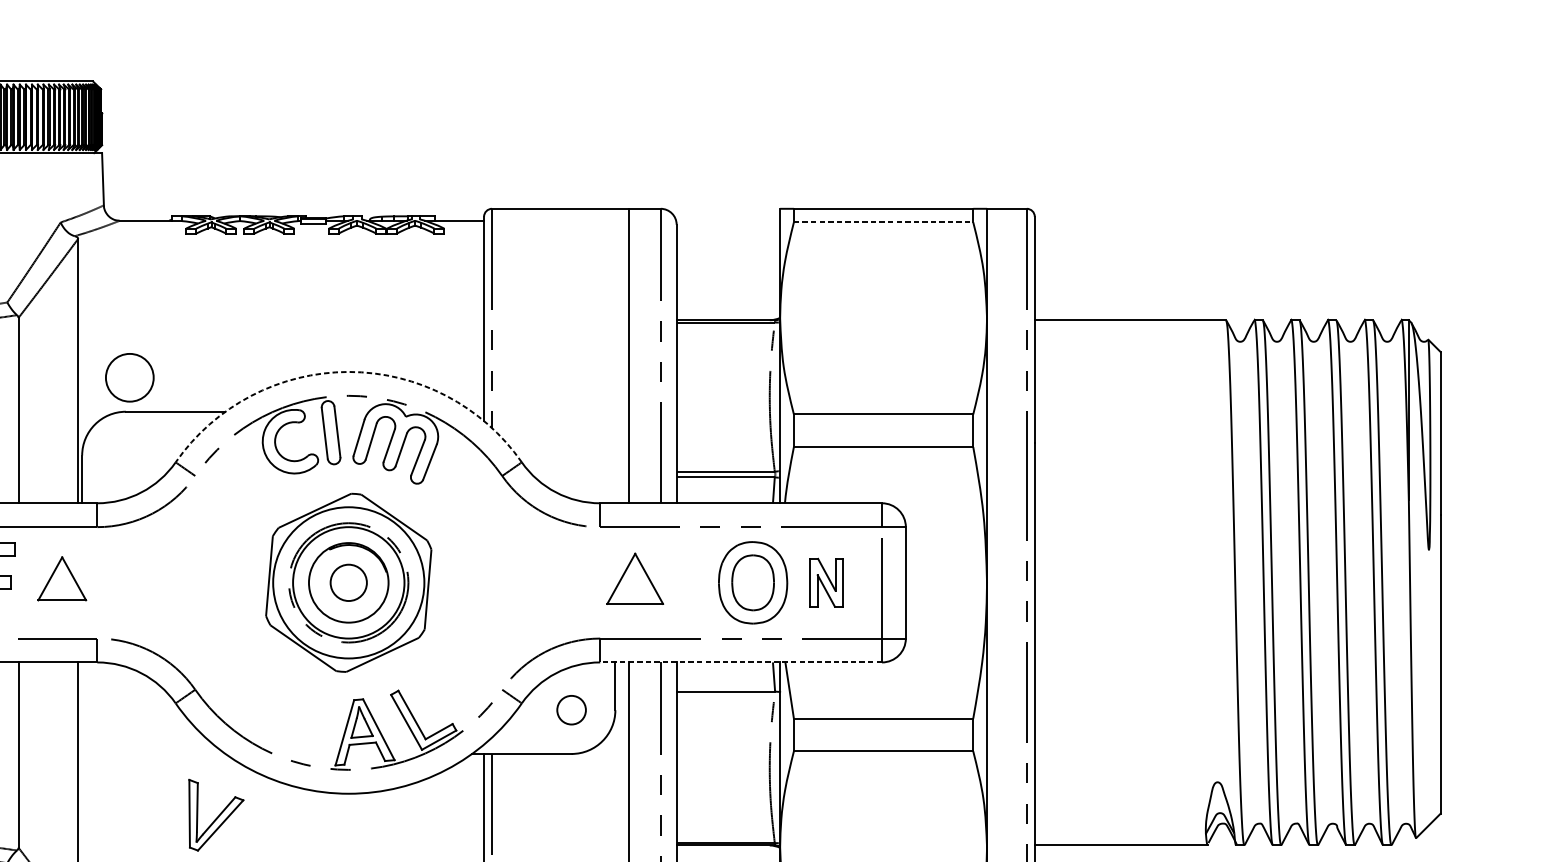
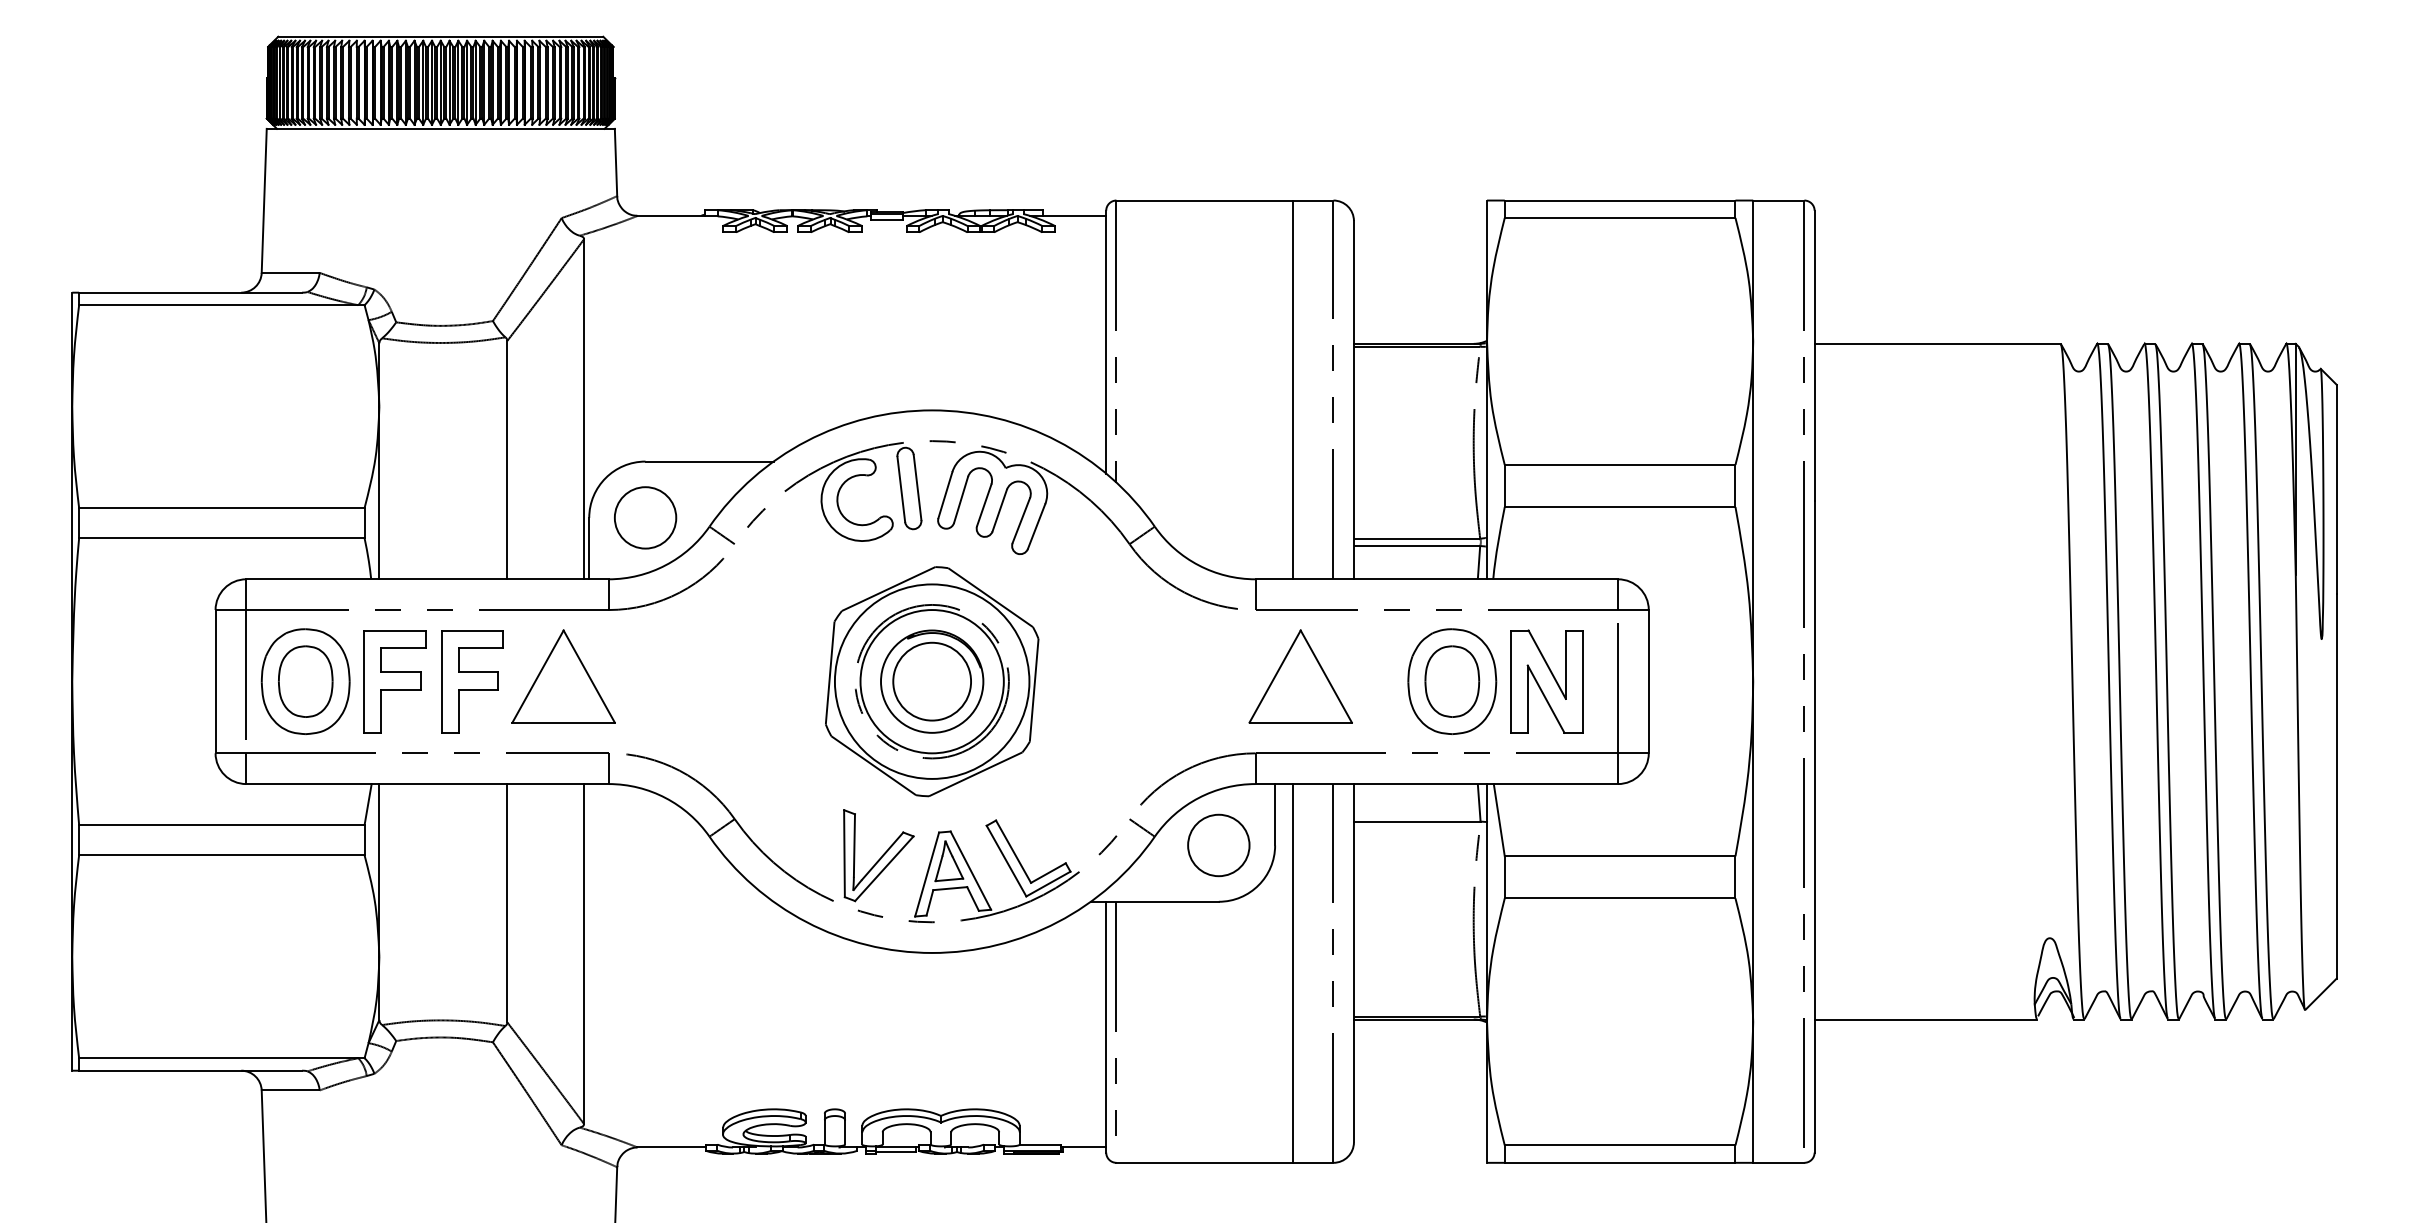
line: (883, 222) -> (1620, 217), dashed -> solid
arc: (349, 372) -> (932, 410), dashed -> solid
circle: (129, 377) -> (645, 517), moved
part: (62, 578) -> (563, 676), size x1.67
part: (635, 578) -> (1300, 676), size x1.43
circle: (349, 582) -> (932, 681), size x1.67
part: (826, 582) -> (1546, 681), size x1.67
line: (740, 662) -> (1436, 784), dashed -> solid
circle: (571, 710) -> (1218, 845), size x1.67
part: (216, 815) -> (878, 855), moved

